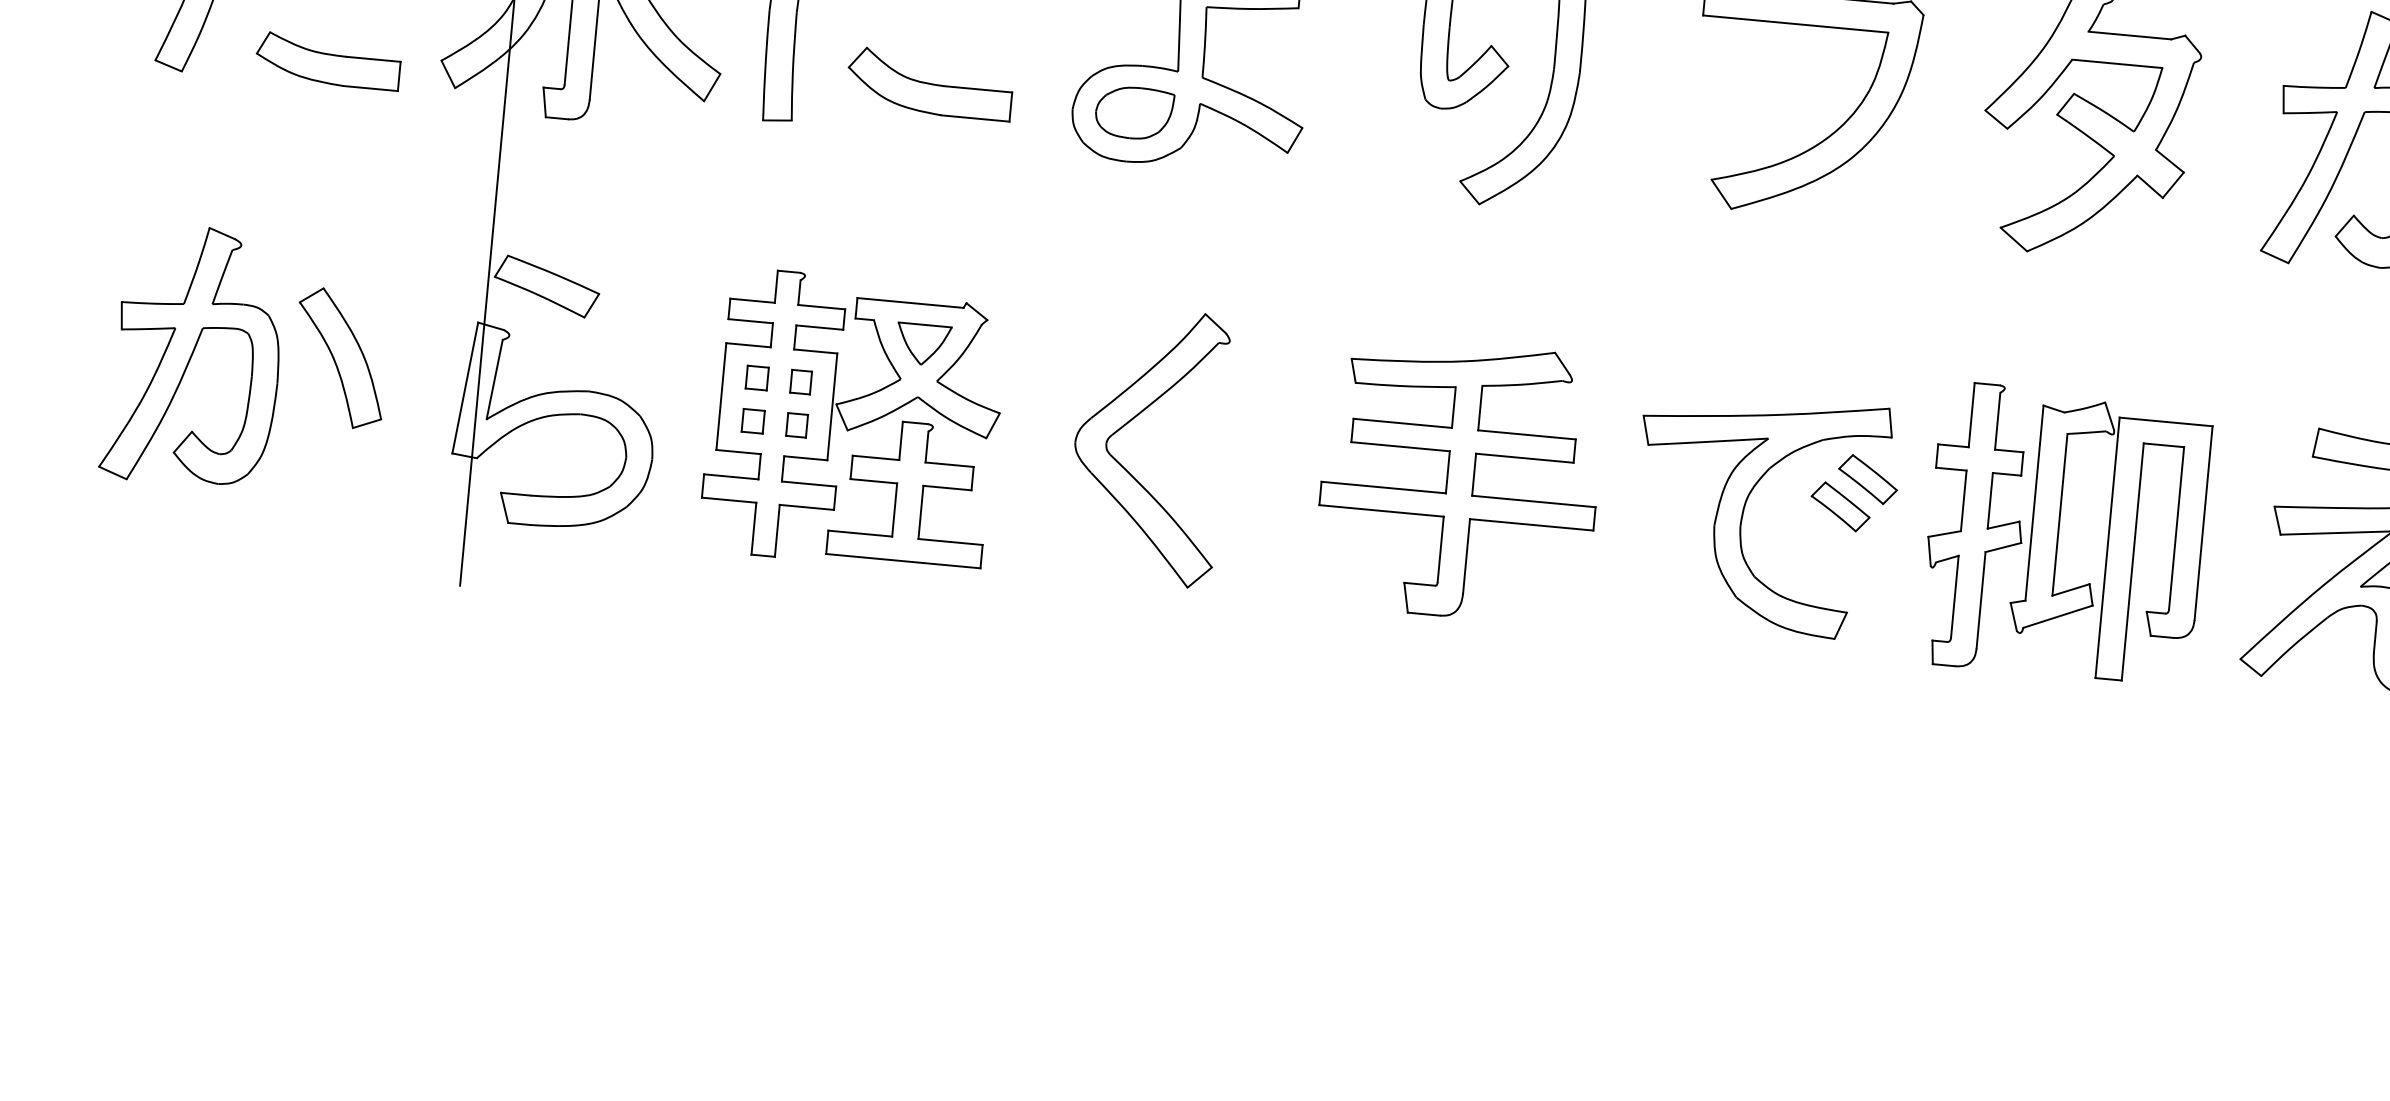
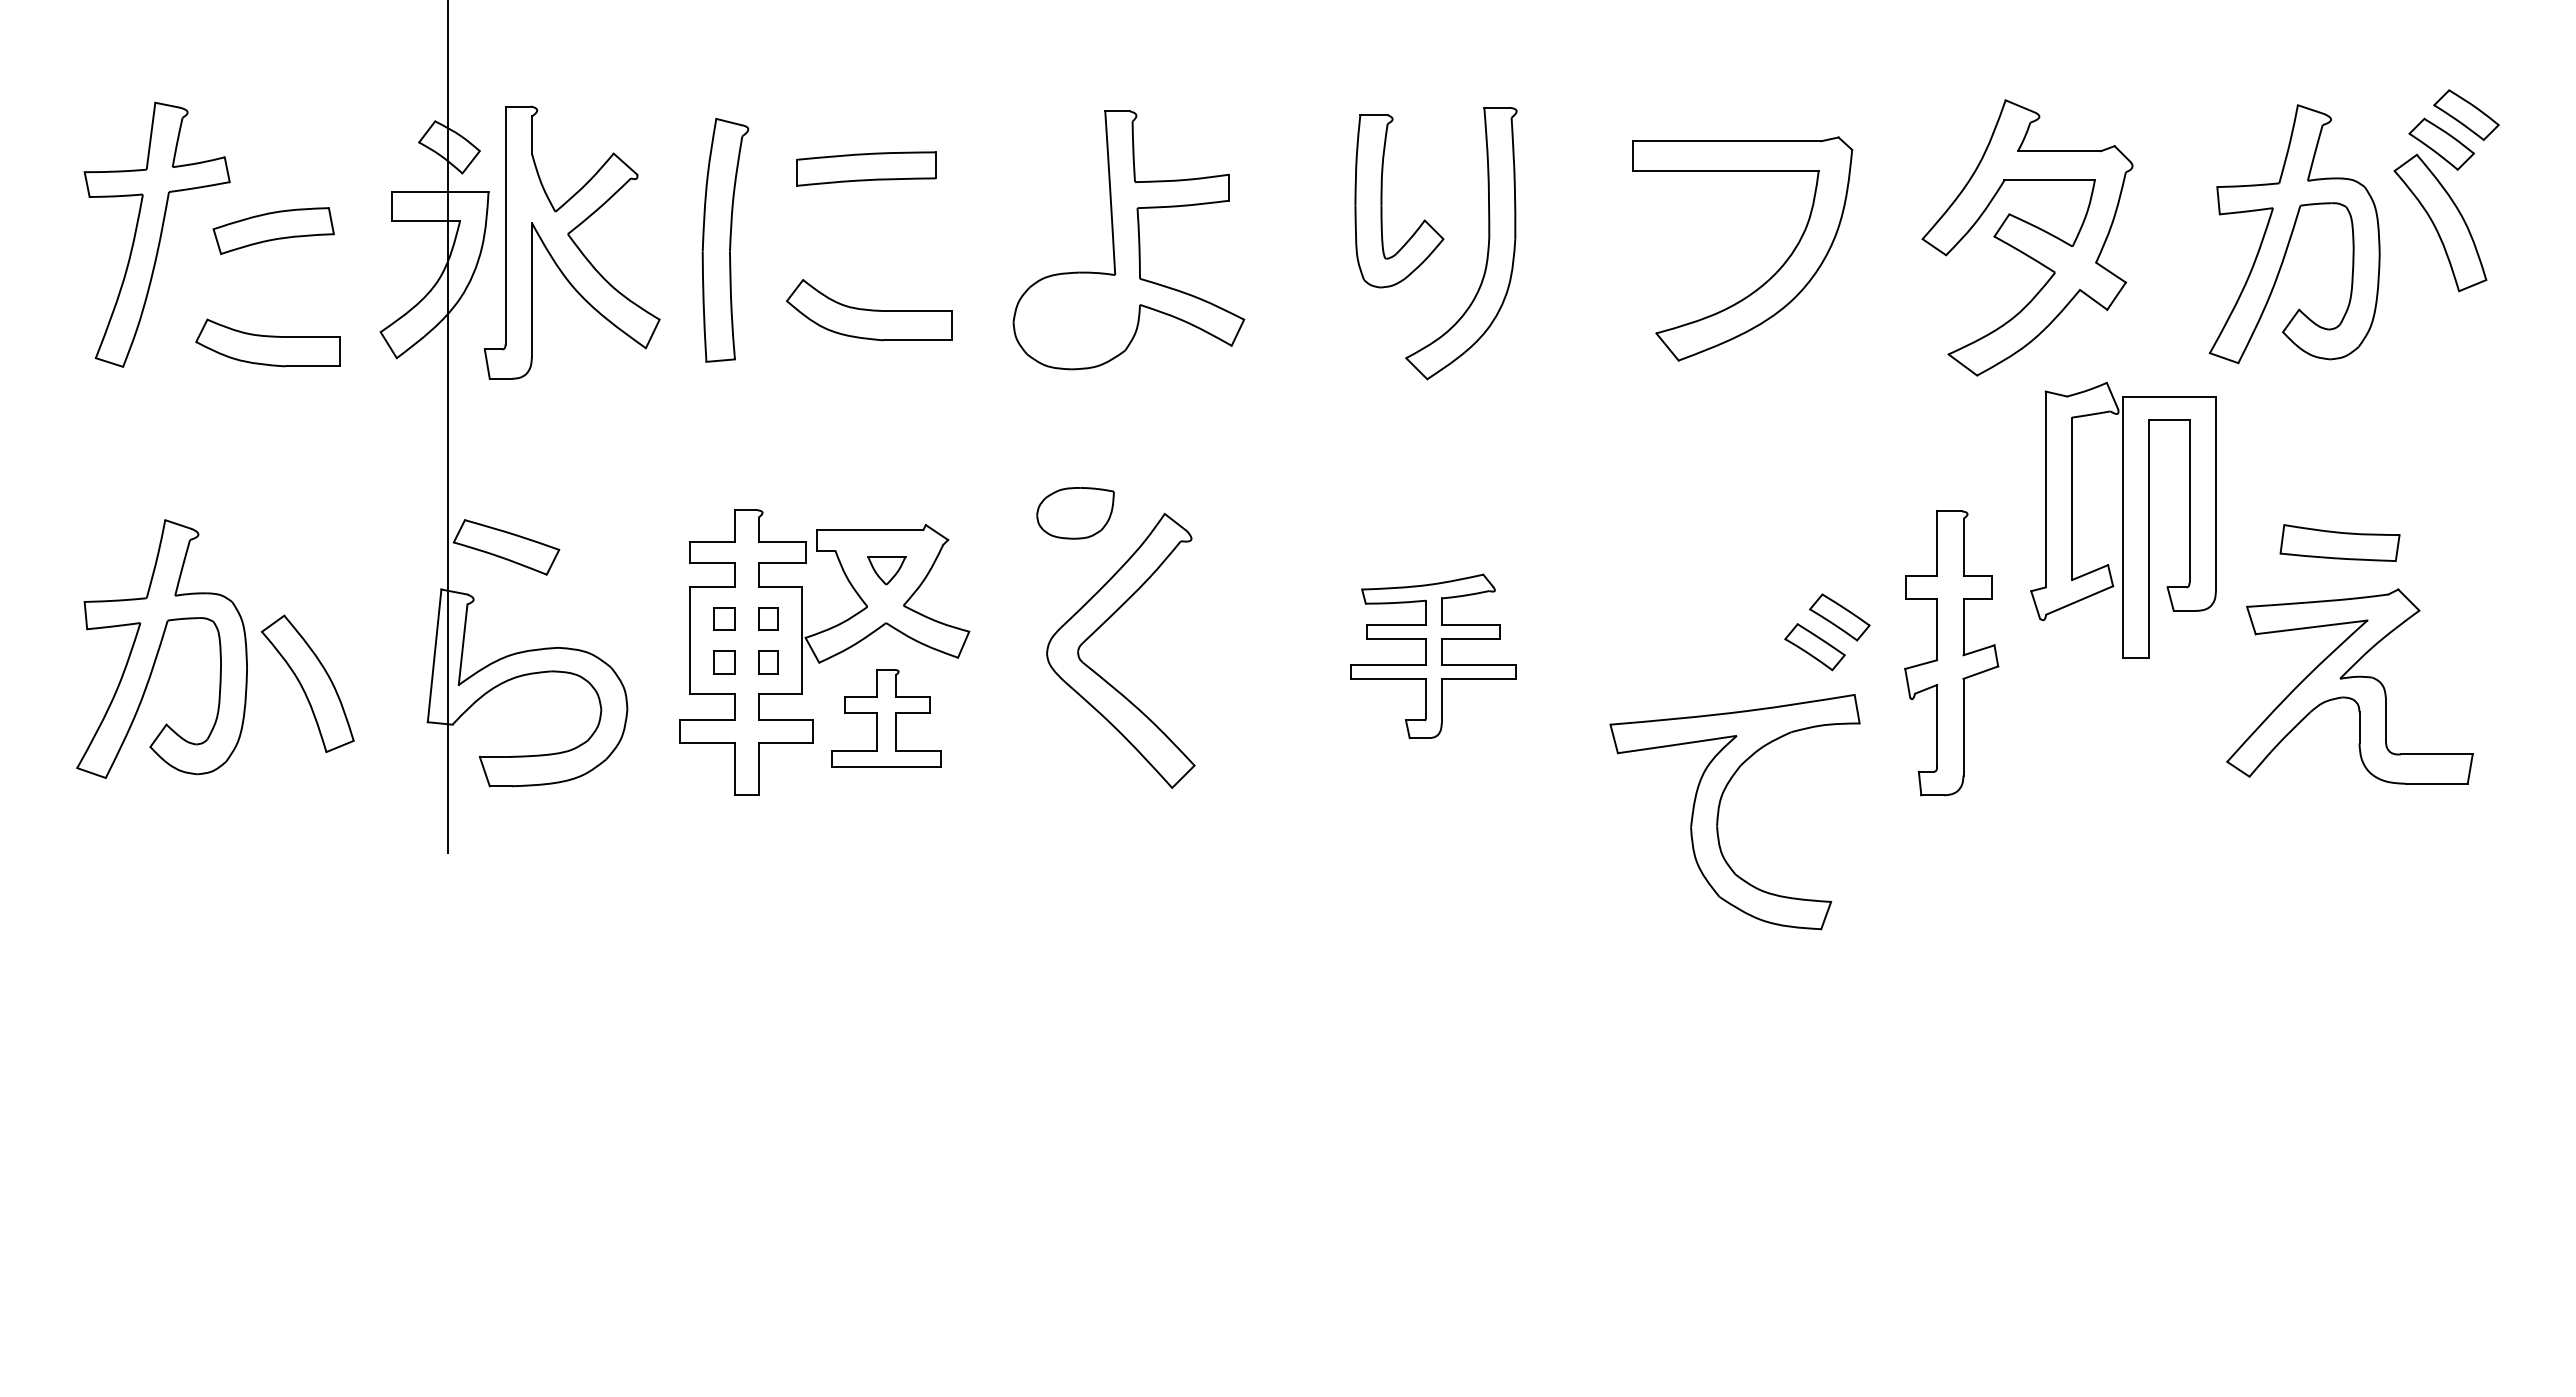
part: (1134, 113) -> (1075, 513), moved
part: (923, 344) -> (886, 570), size x0.7
part: (340, 357) -> (307, 683), moved
part: (1459, 480) -> (1433, 656), size x0.6
part: (909, 492) -> (886, 718), size x0.7
part: (1744, 513) -> (1719, 812), moved
part: (2109, 540) -> (2123, 519), moved

